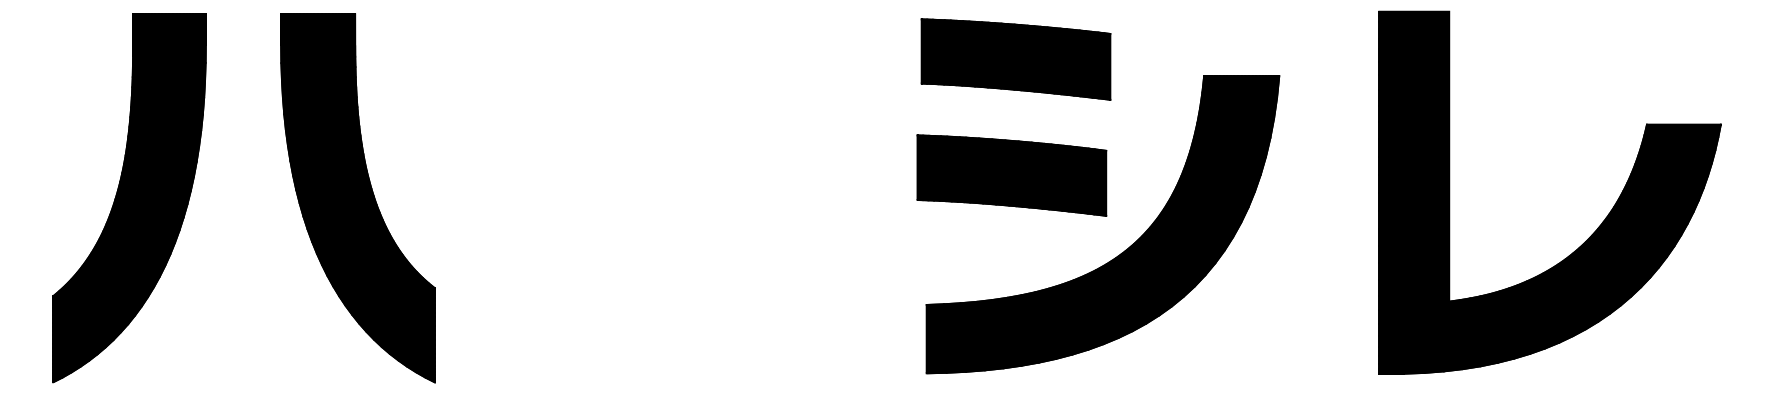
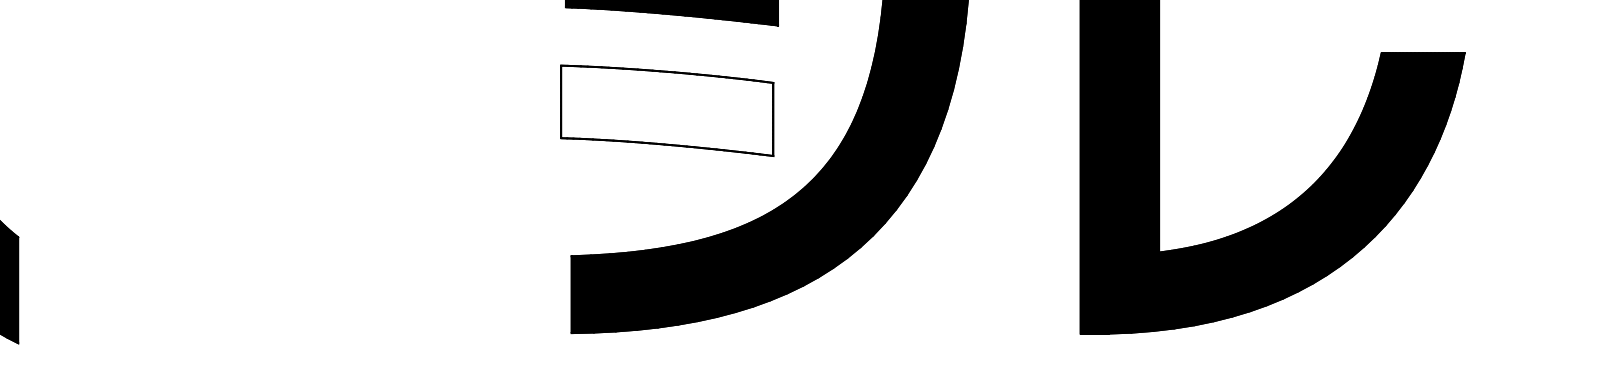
fill: (1011, 175) -> (666, 110), removed

